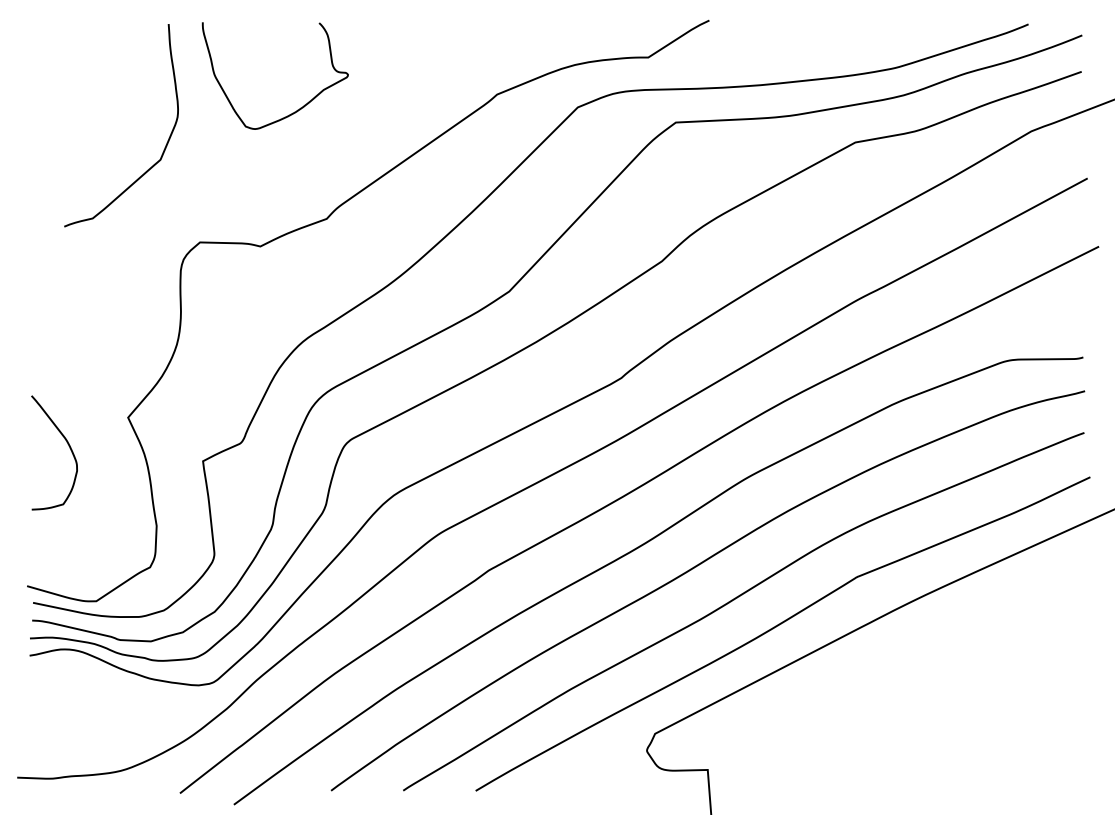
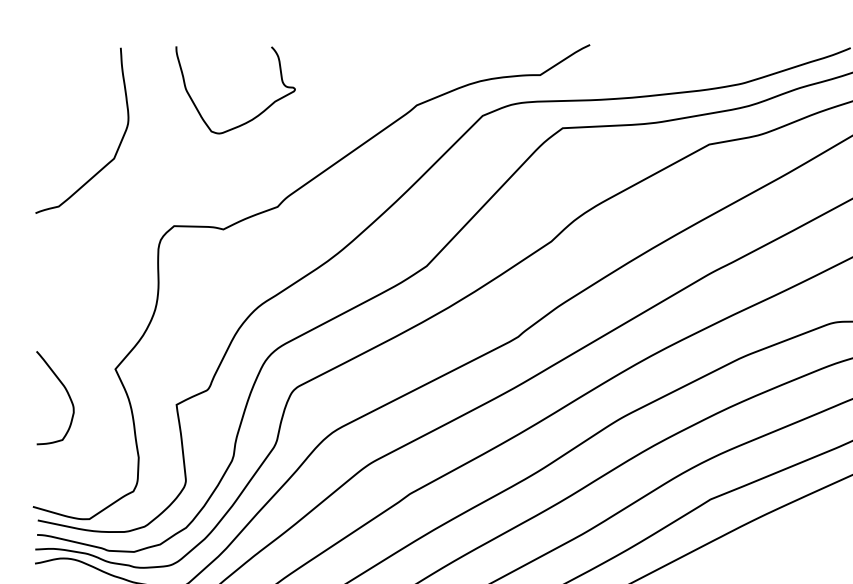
curve: (166, 142) -> (119, 144), moved

